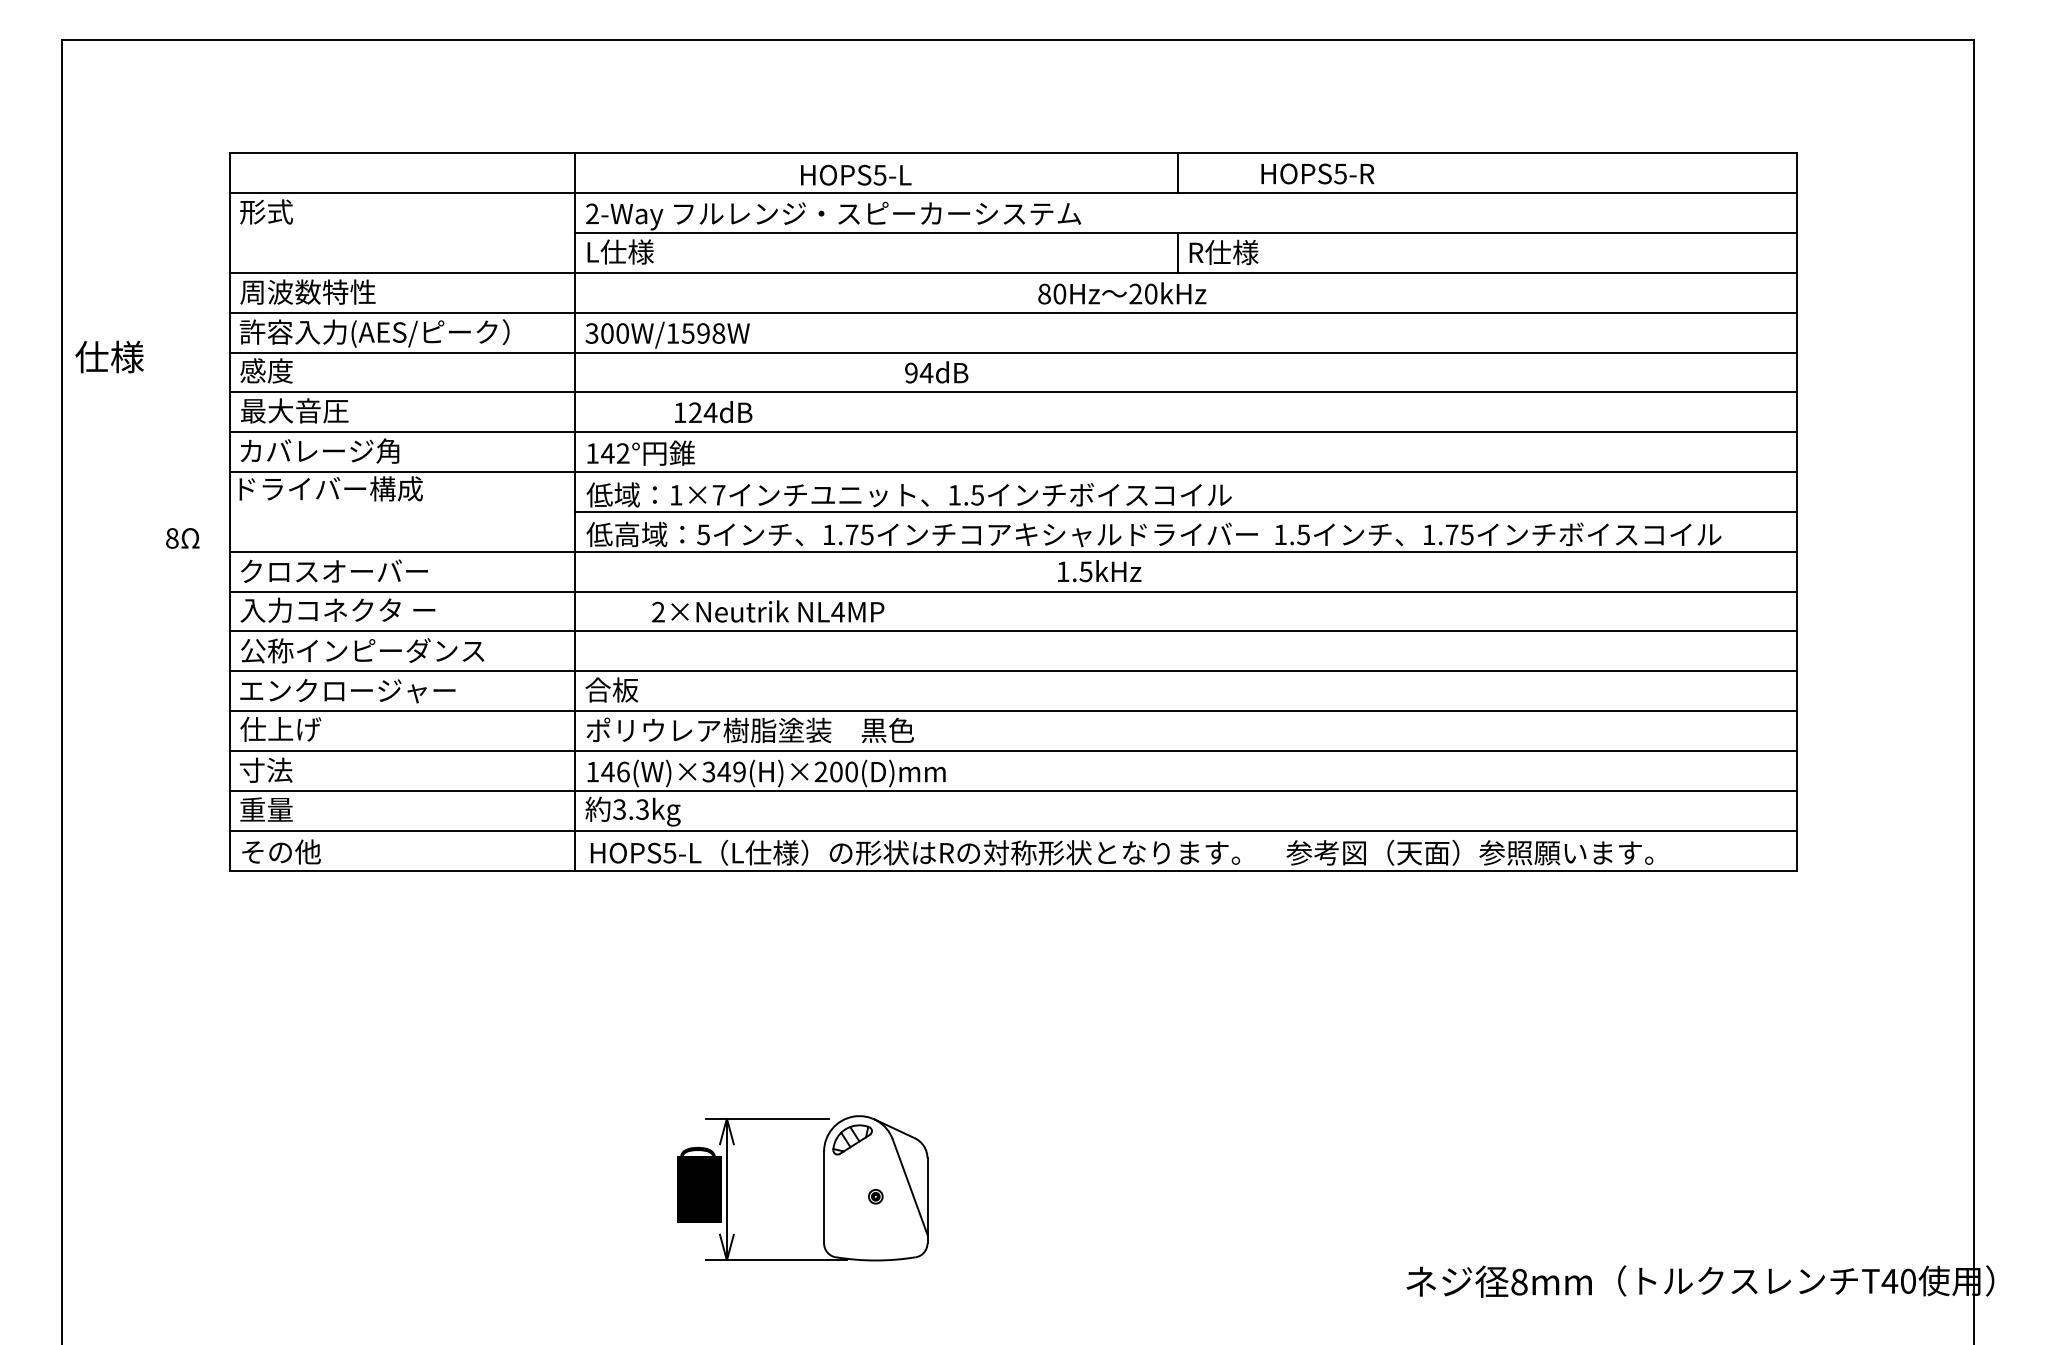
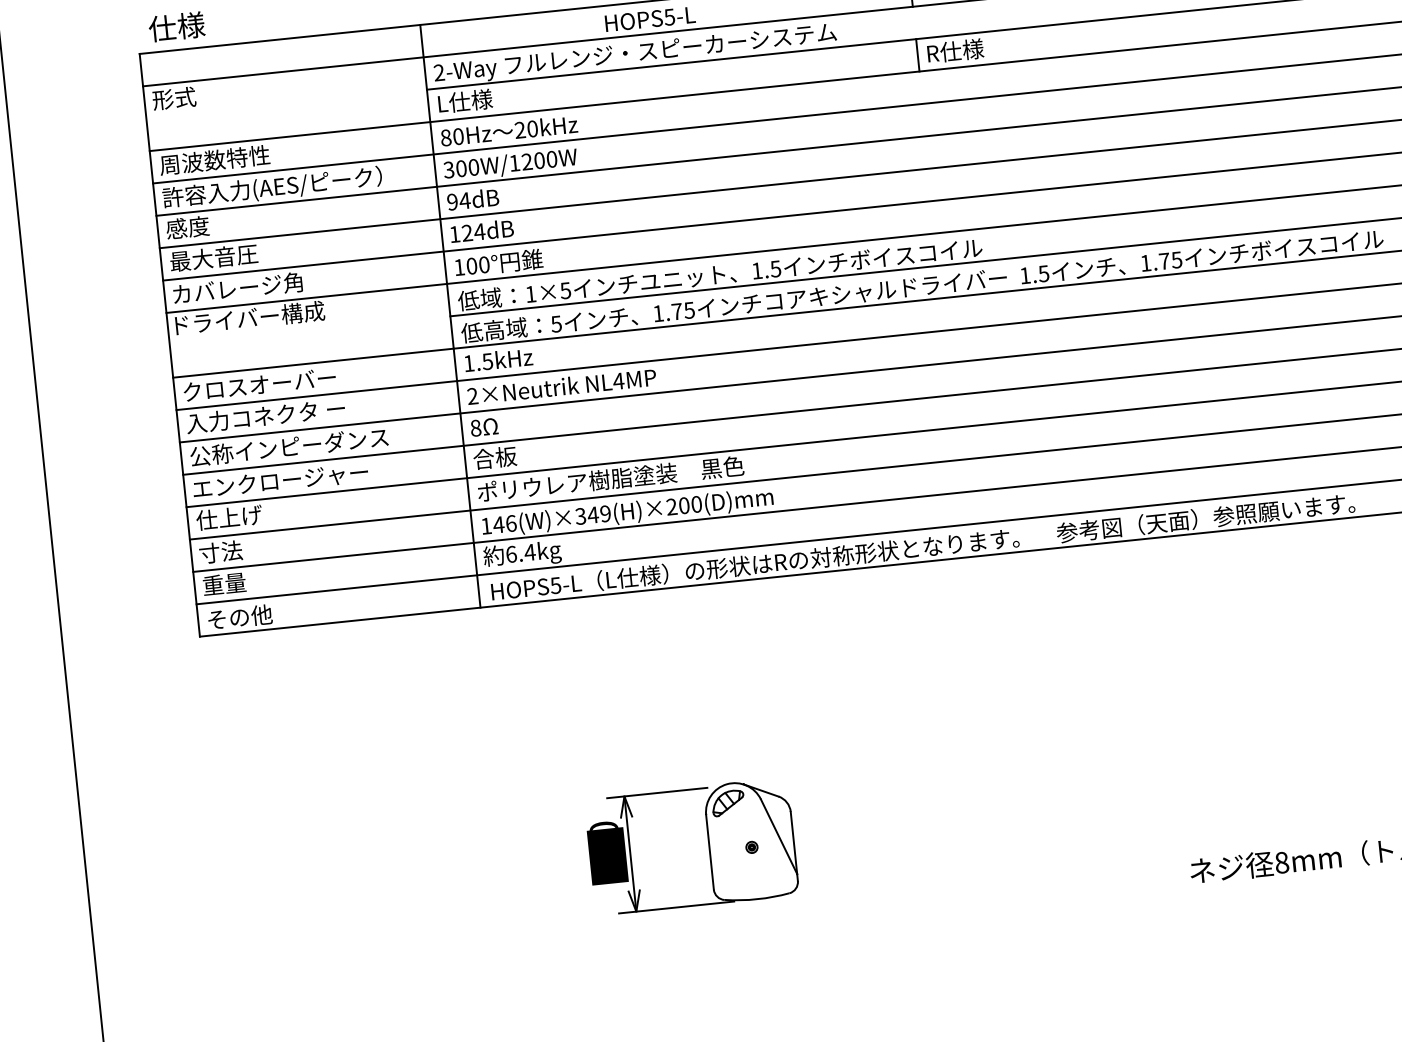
text: (1122, 293) -> (509, 130), moved
text: (703, 333) -> (539, 160), 300W/1598W -> 300W/1200W
text: (109, 356) -> (176, 26), moved
text: (936, 372) -> (472, 199), moved
text: (713, 412) -> (481, 231), moved
text: (614, 453) -> (477, 265), 142° -> 100°
text: (718, 495) -> (565, 290), 1×7 -> 1×5
text: (182, 538) -> (484, 427), moved
text: (1099, 571) -> (498, 360), moved
text: (768, 611) -> (562, 386), moved
text: (631, 809) -> (520, 553), 3.3kg -> 6.4kg

